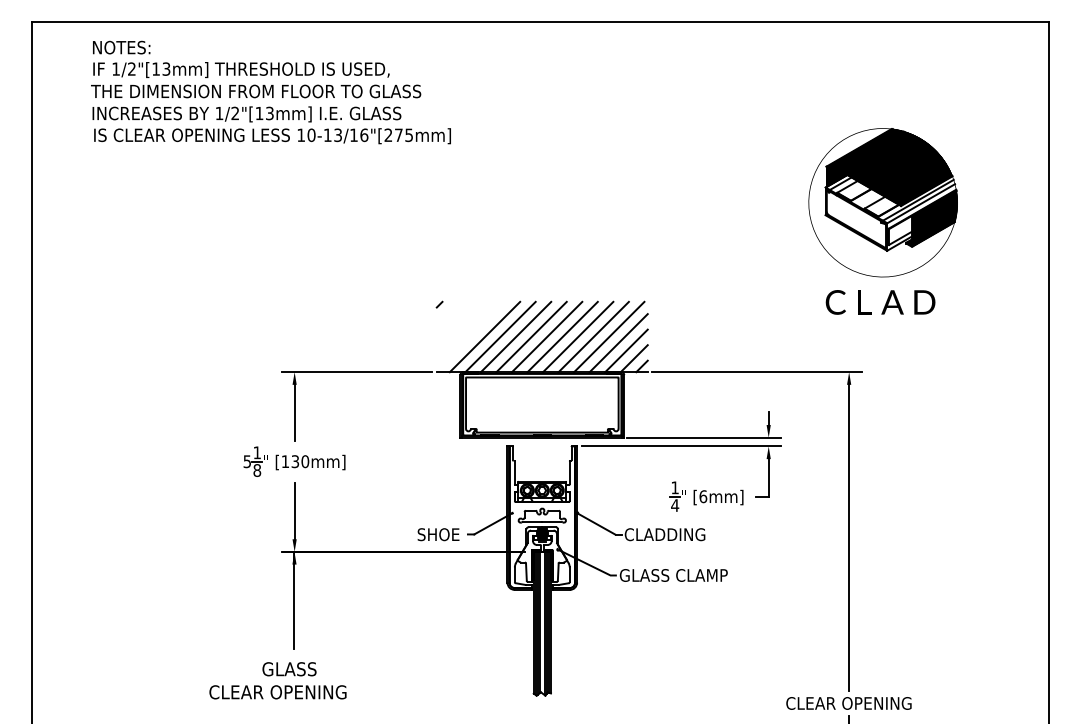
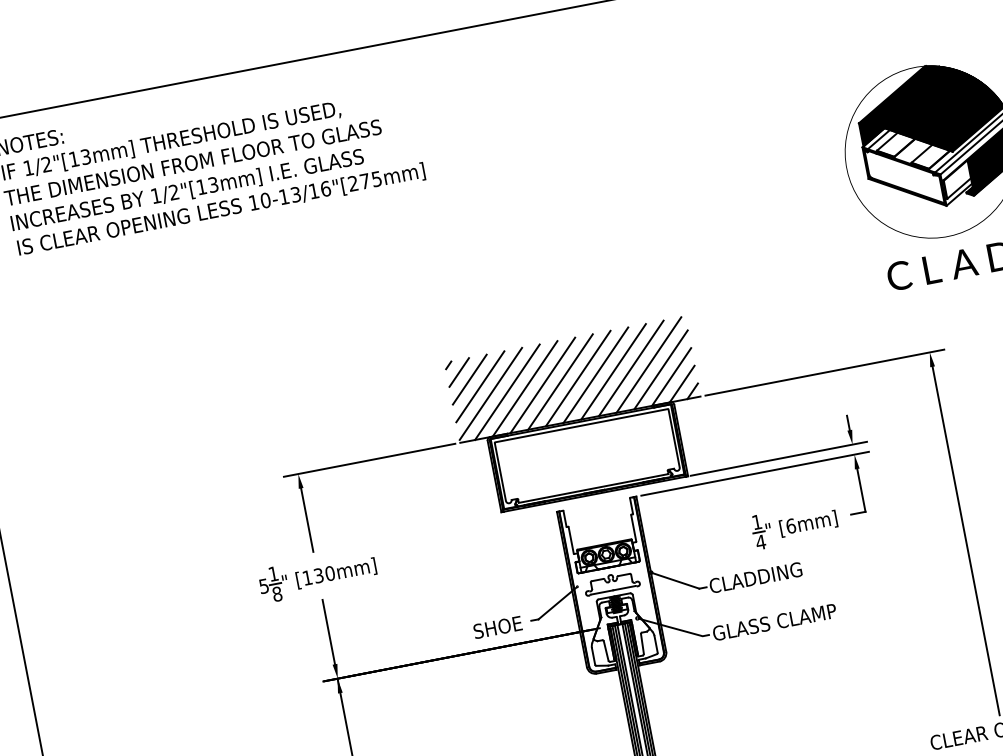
line: (447, 312) -> (459, 372), added
line: (454, 319) -> (468, 378), added
line: (462, 327) -> (479, 386), added
line: (470, 335) -> (490, 393), added

